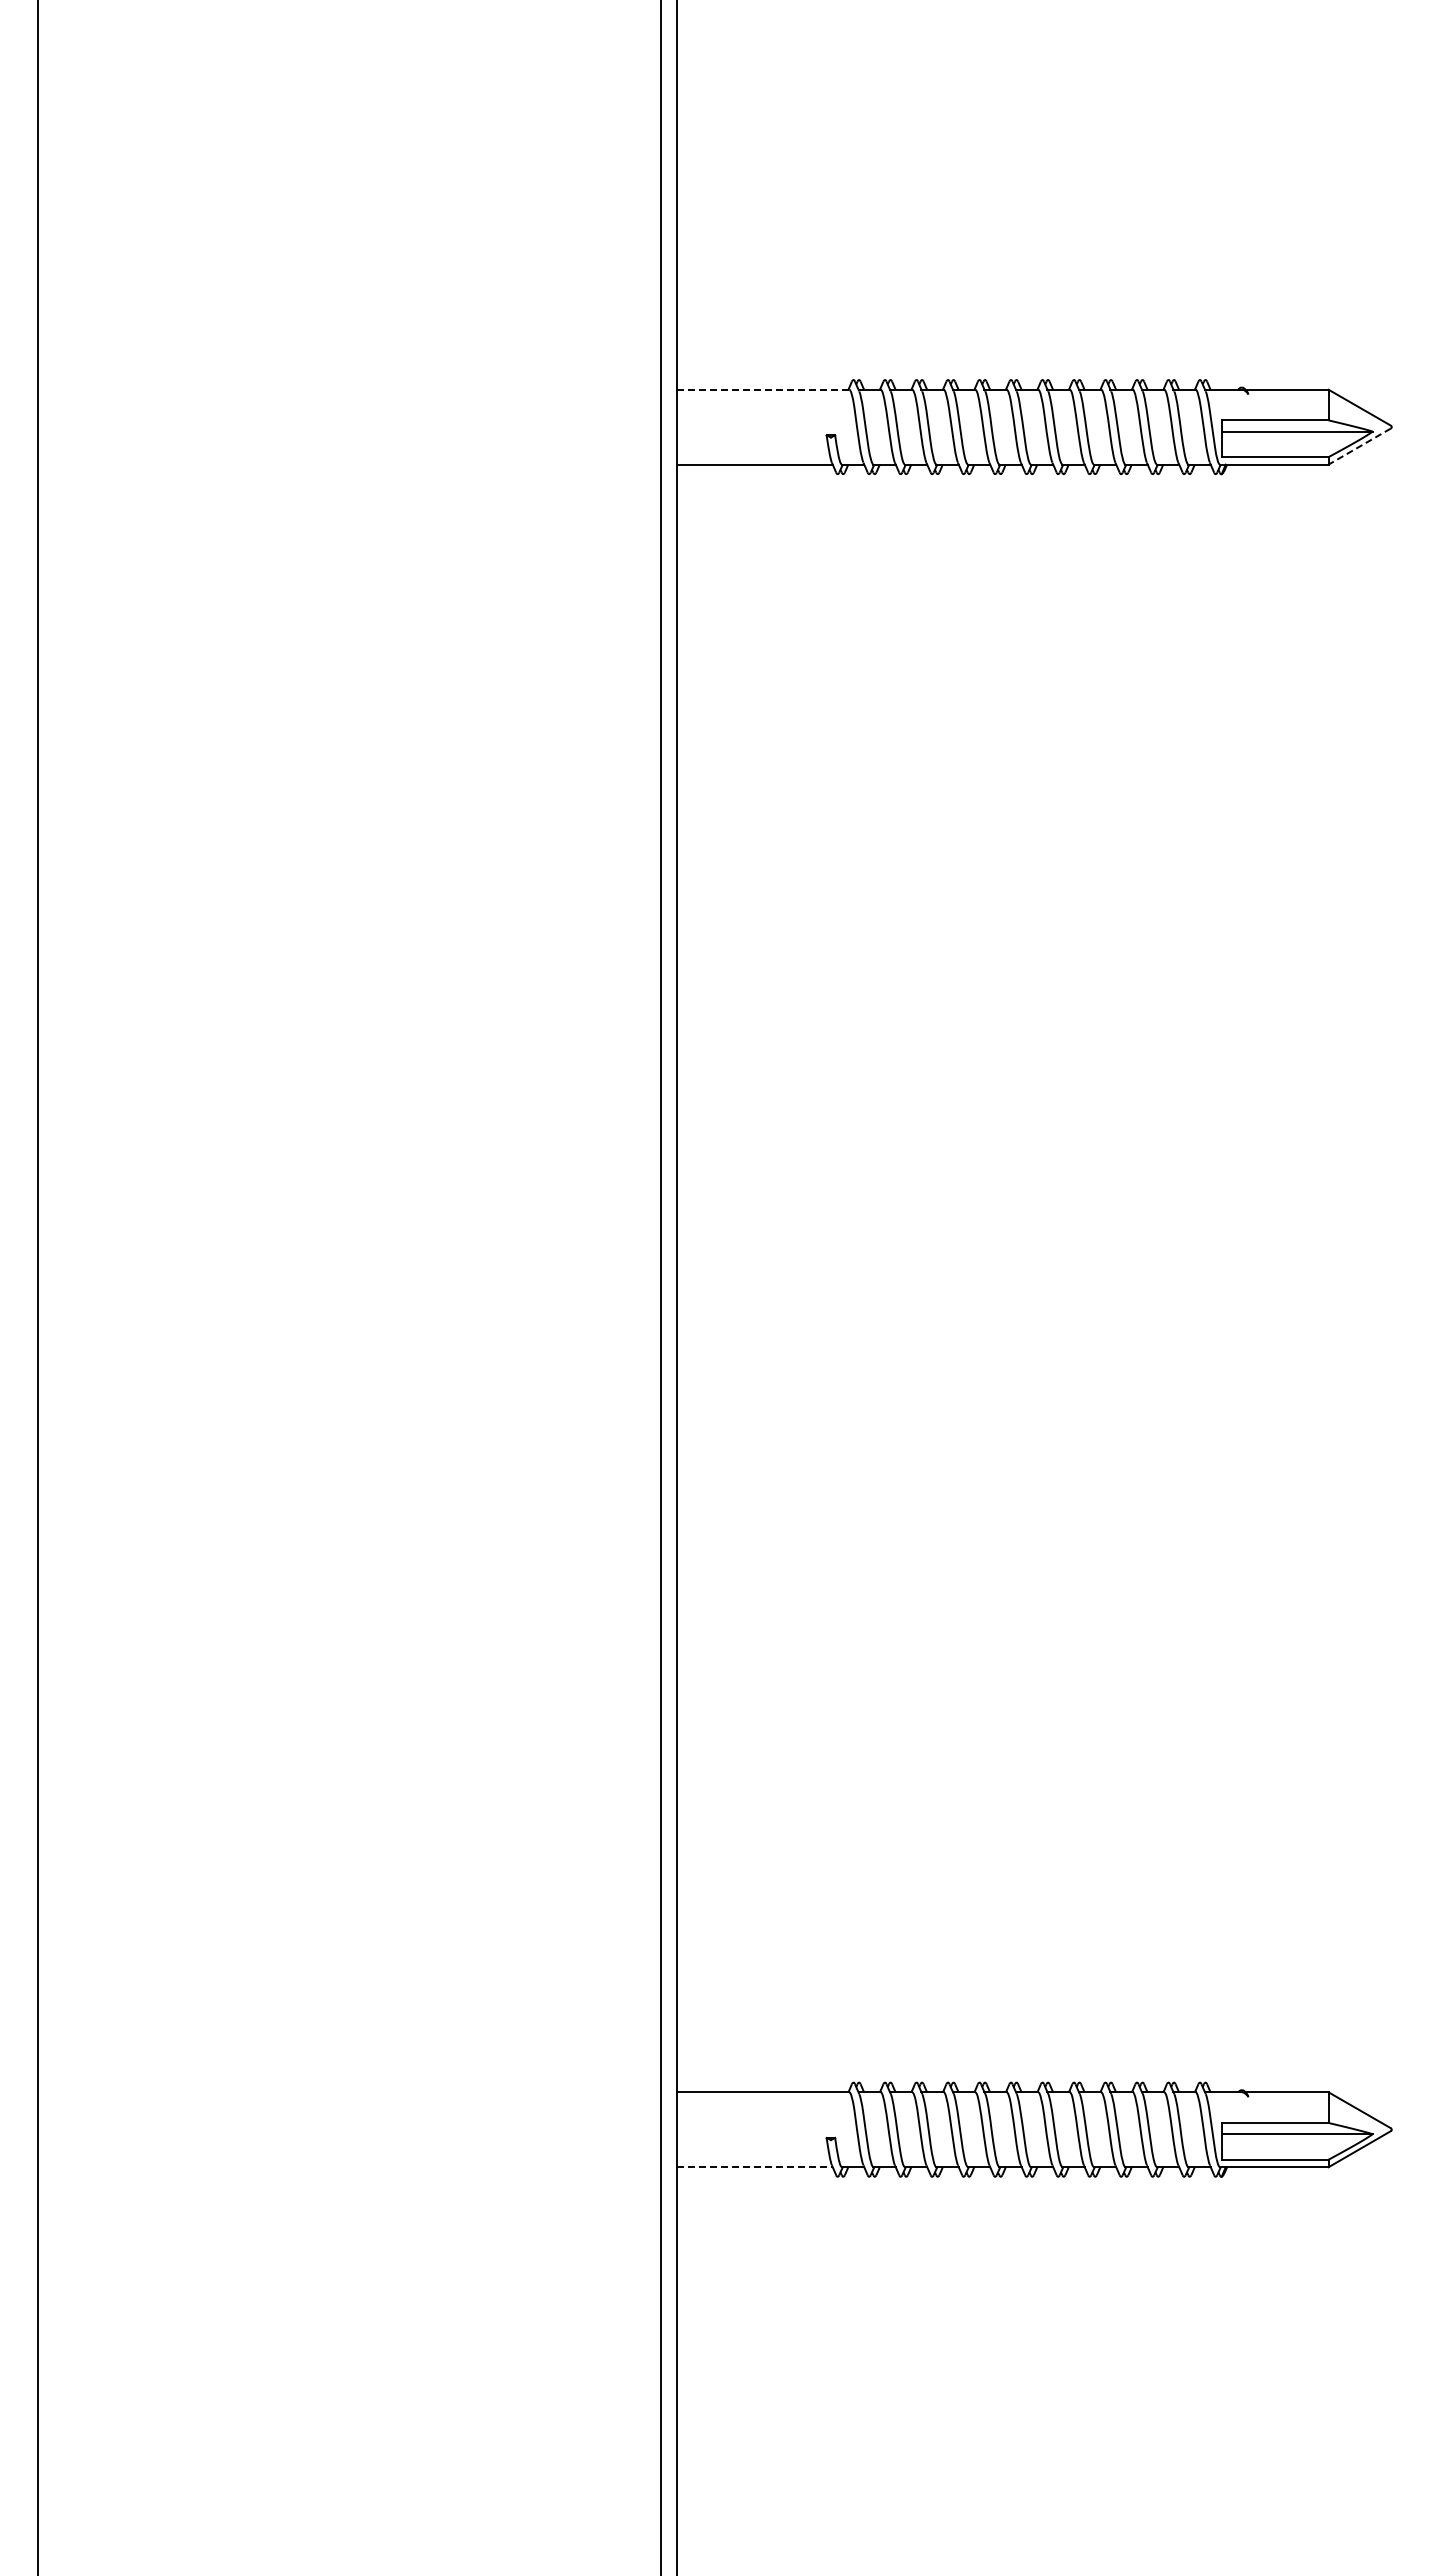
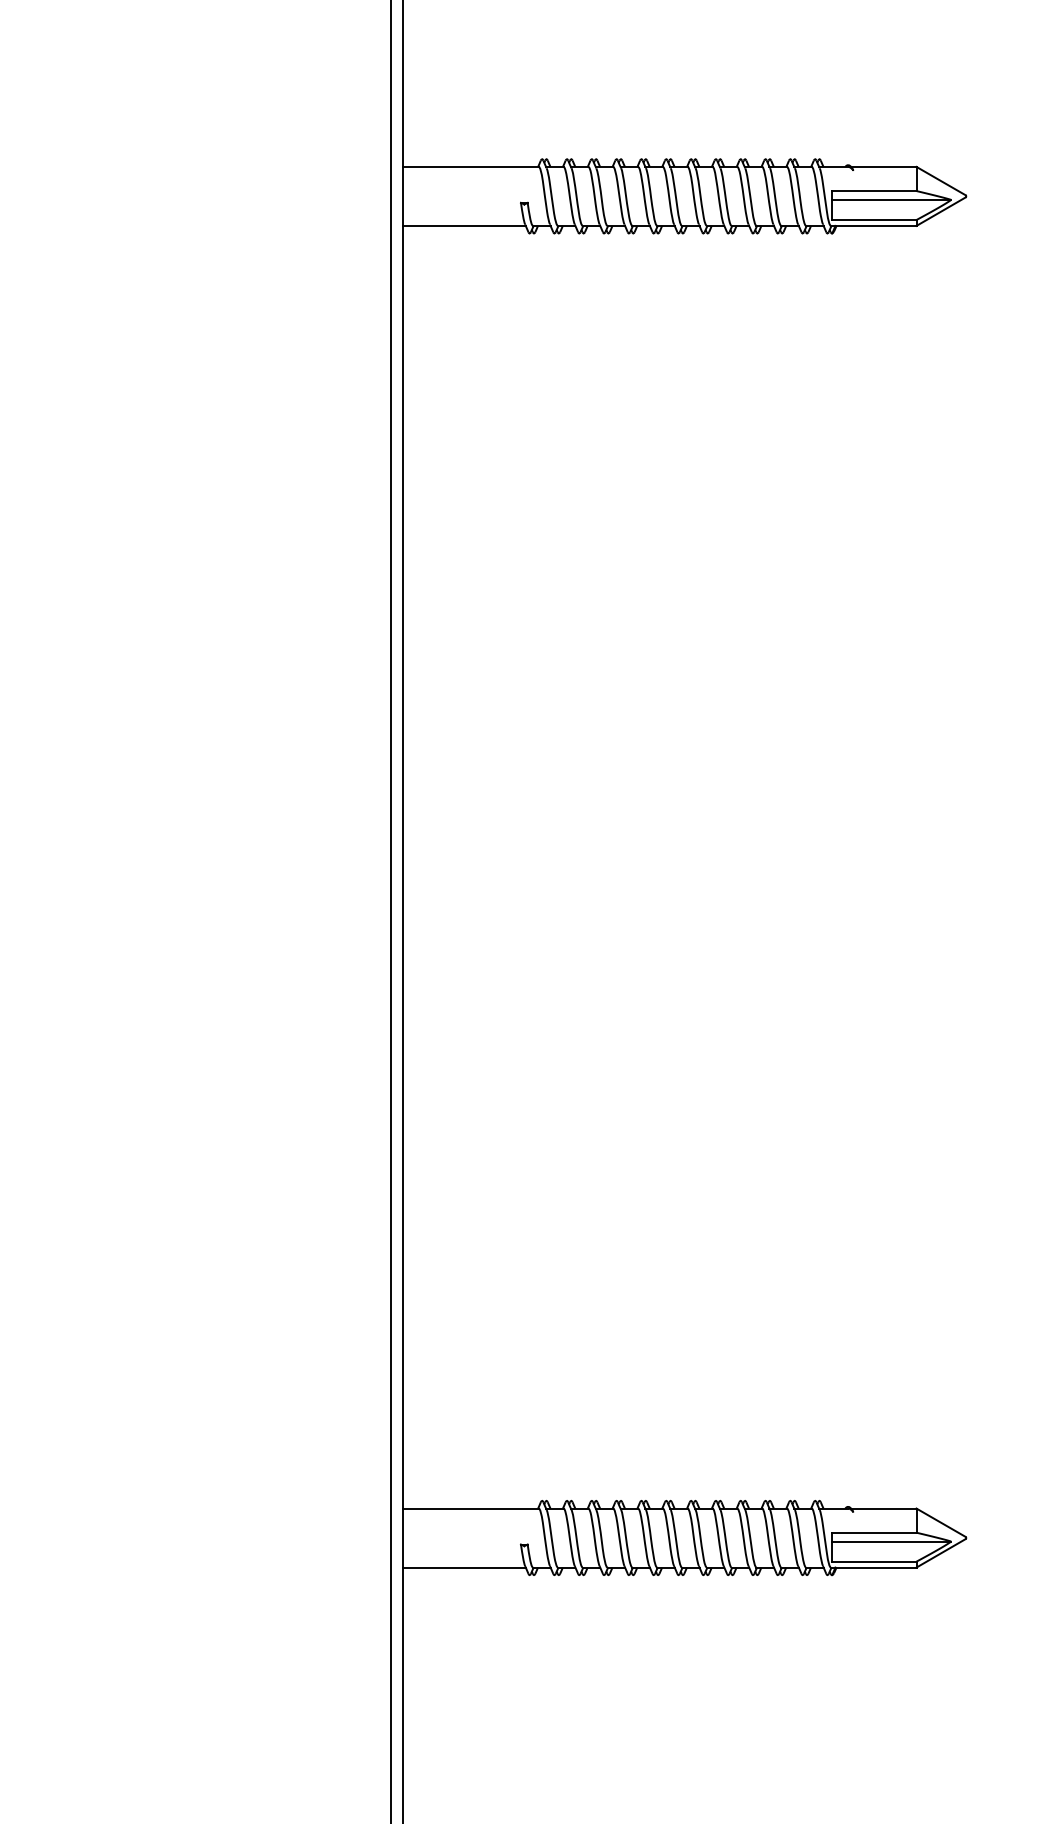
line: (763, 389) -> (471, 166), dashed -> solid
line: (1359, 446) -> (940, 211), dashed -> solid
line: (755, 2167) -> (464, 1567), dashed -> solid

